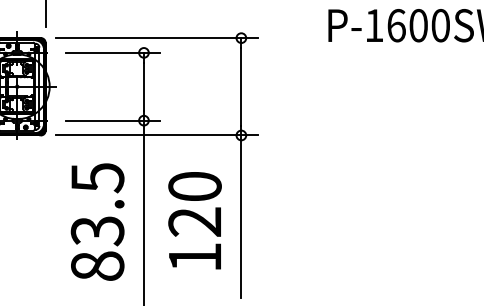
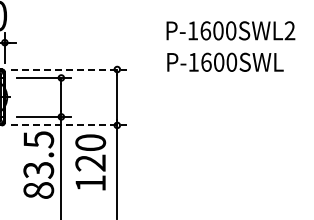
line: (156, 38) -> (68, 69), solid -> dashed
line: (156, 135) -> (68, 125), solid -> dashed
text: (97, 220) -> (38, 164), moved
text: (194, 220) -> (90, 162), moved

